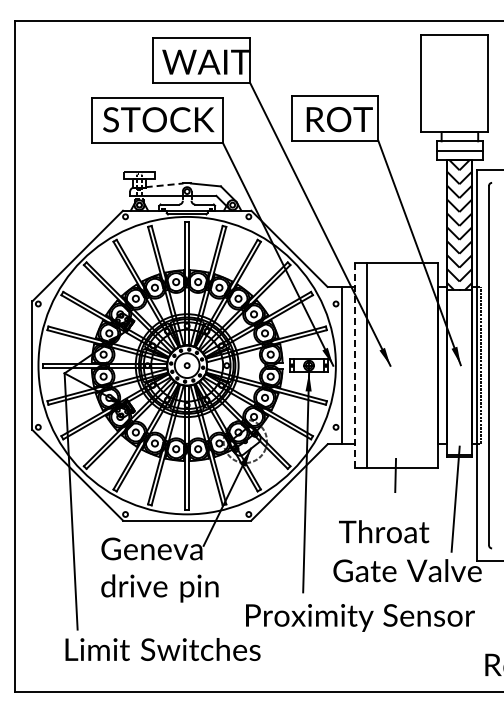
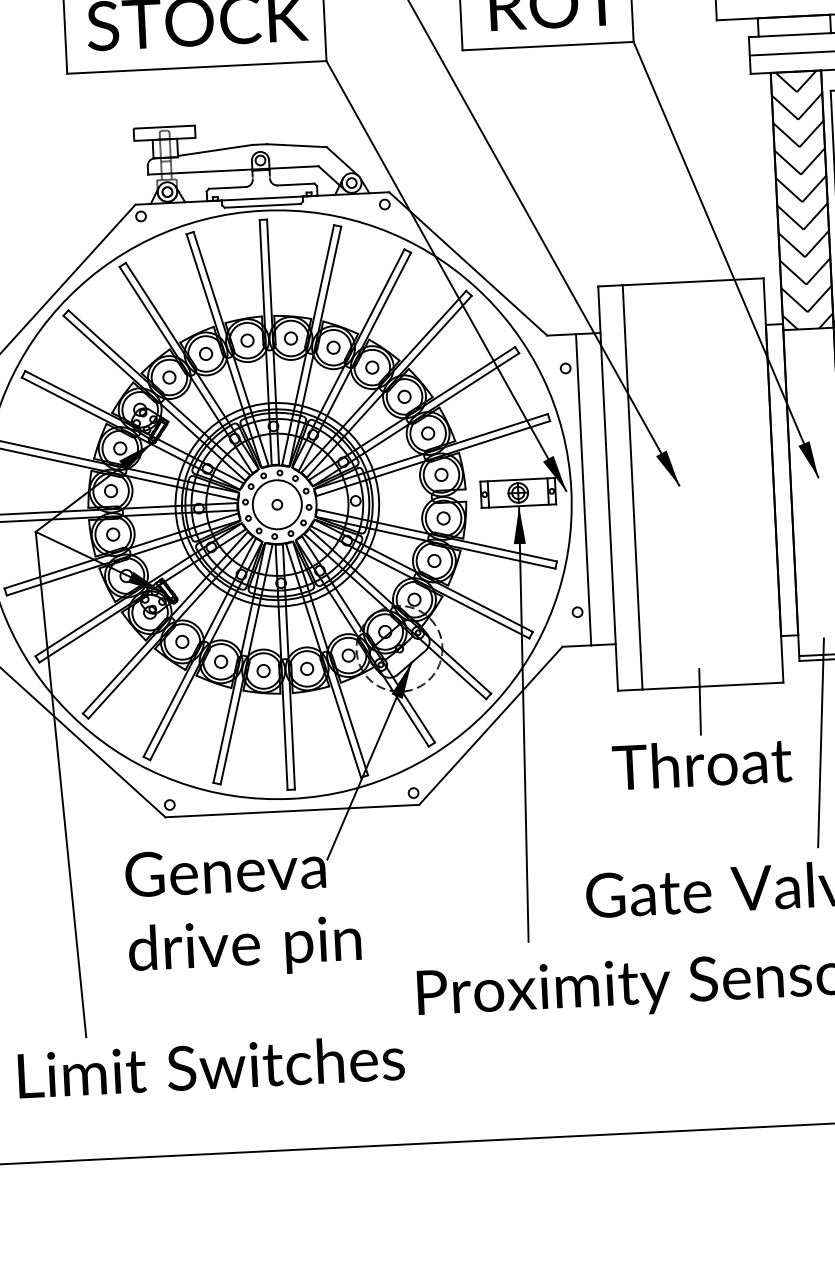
line: (164, 185) -> (215, 150), dashed -> solid
line: (354, 366) -> (608, 490), dashed -> solid
text: (384, 531) -> (702, 763), moved
text: (162, 649) -> (210, 1066), moved

